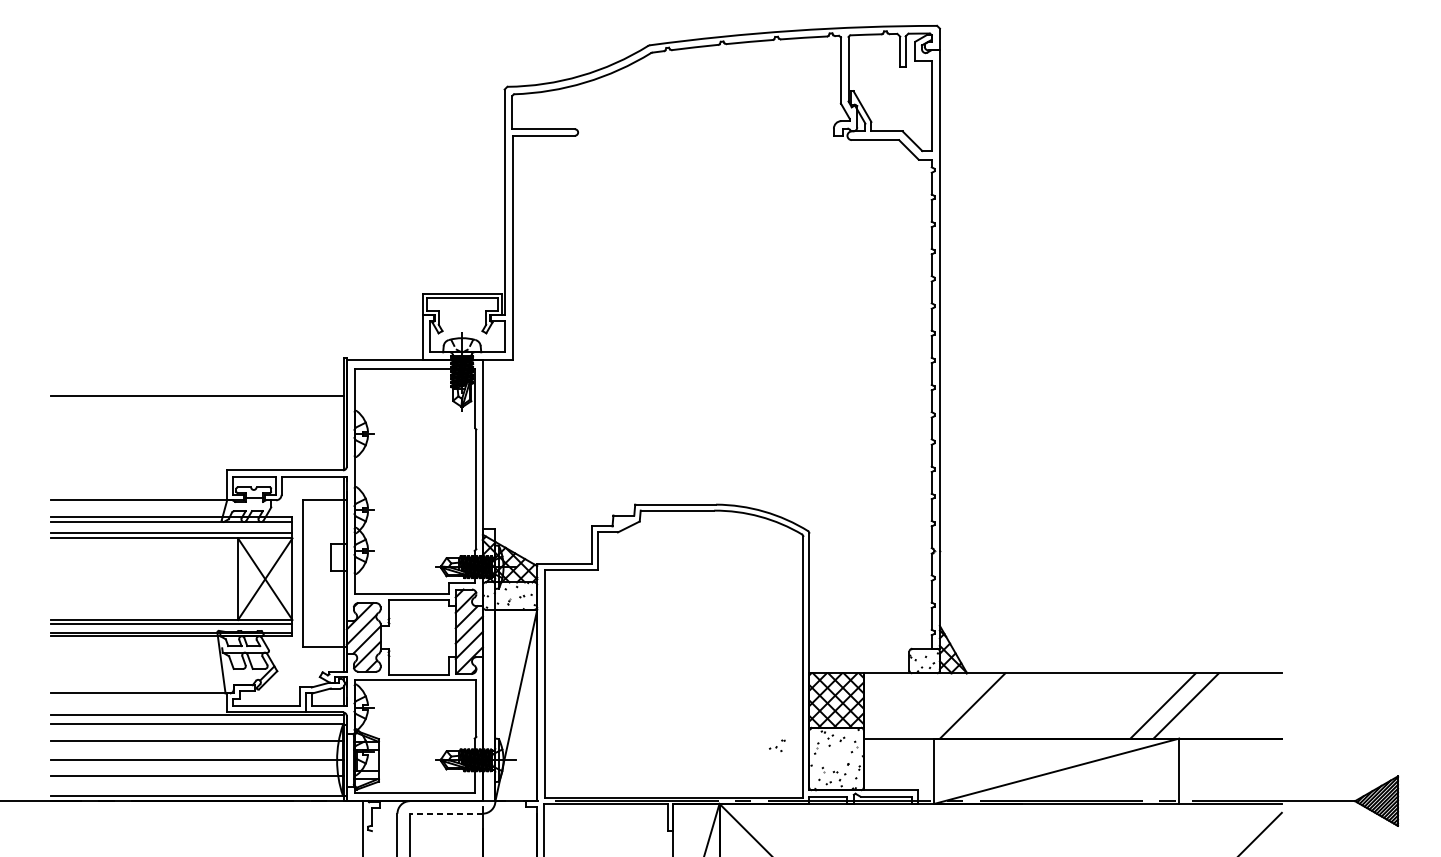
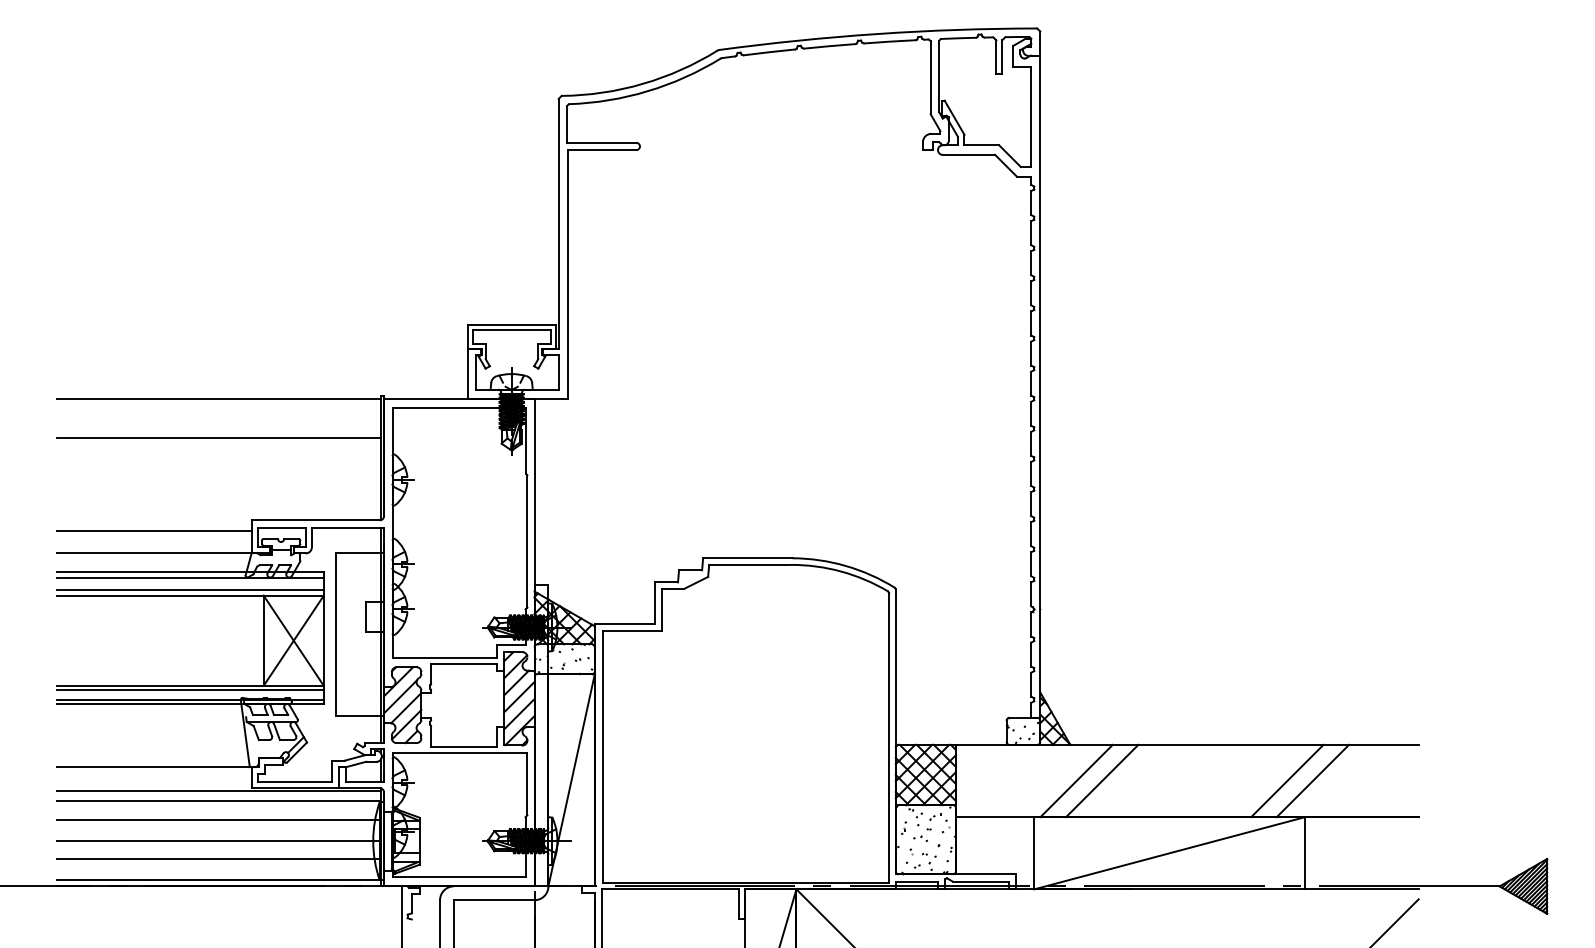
line: (197, 360) -> (218, 398), added
line: (138, 480) -> (153, 531), added
line: (996, 705) -> (1102, 780), added
part: (777, 745) -> (922, 834), moved
line: (445, 813) -> (493, 900), dashed -> solid

